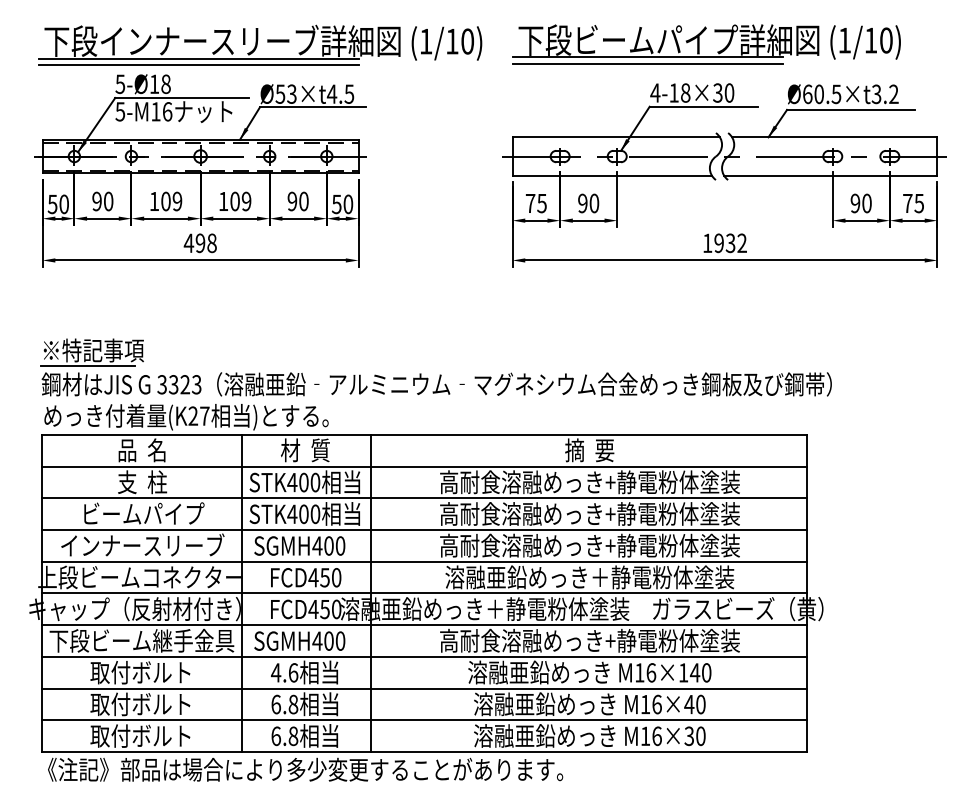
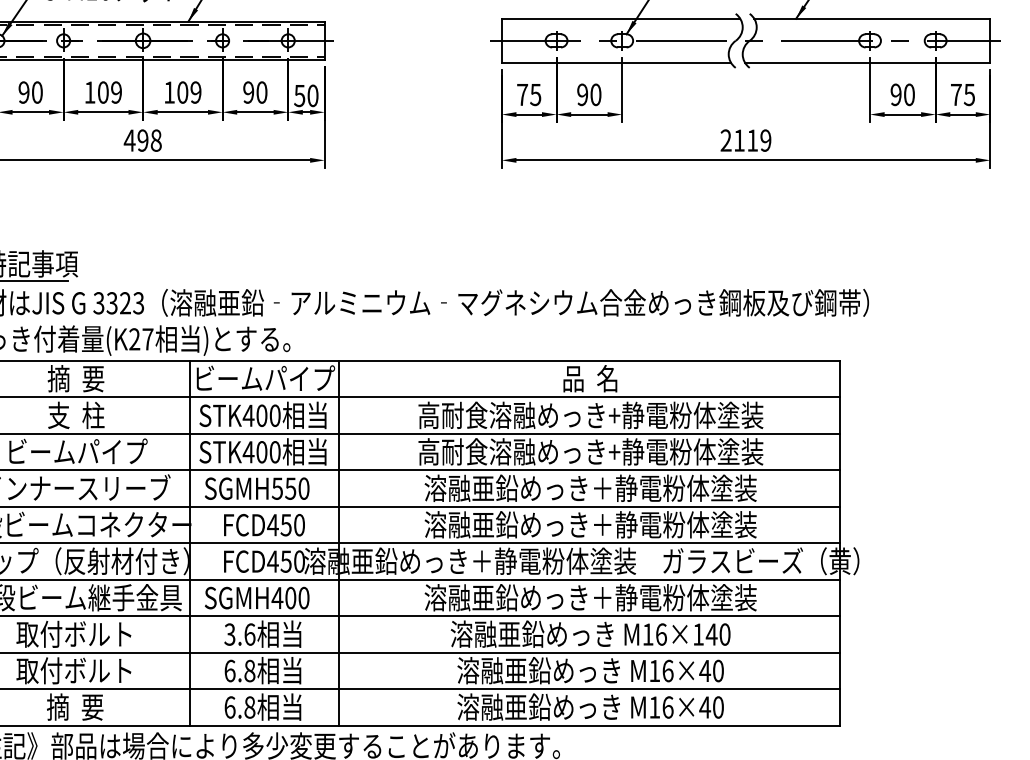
text: (724, 243) -> (745, 140), 1932 -> 2119
text: (141, 450) -> (75, 378), 品  名 -> 摘  要
text: (307, 450) -> (266, 378), 材  質 -> ビームパイプ
text: (589, 450) -> (590, 378), 摘  要 -> 品  名
text: (322, 545) -> (283, 488), SGMH400 -> SGMH550
text: (589, 545) -> (590, 488), 高耐食溶融めっき+静電粉体塗装 -> 溶融亜鉛めっき＋静電粉体塗装
text: (589, 640) -> (590, 597), 高耐食溶融めっき+静電粉体塗装 -> 溶融亜鉛めっき＋静電粉体塗装
text: (275, 672) -> (229, 634), 4.6 -> 3.6
text: (140, 735) -> (74, 706), 取付ボルト -> 摘  要
text: (689, 736) -> (705, 707), M16×30 -> M16×40

